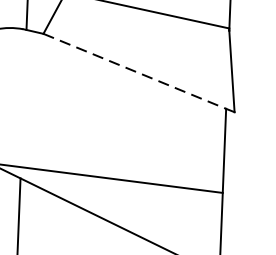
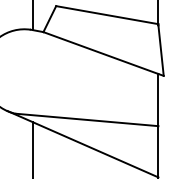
line: (135, 72) -> (101, 53), dashed -> solid

